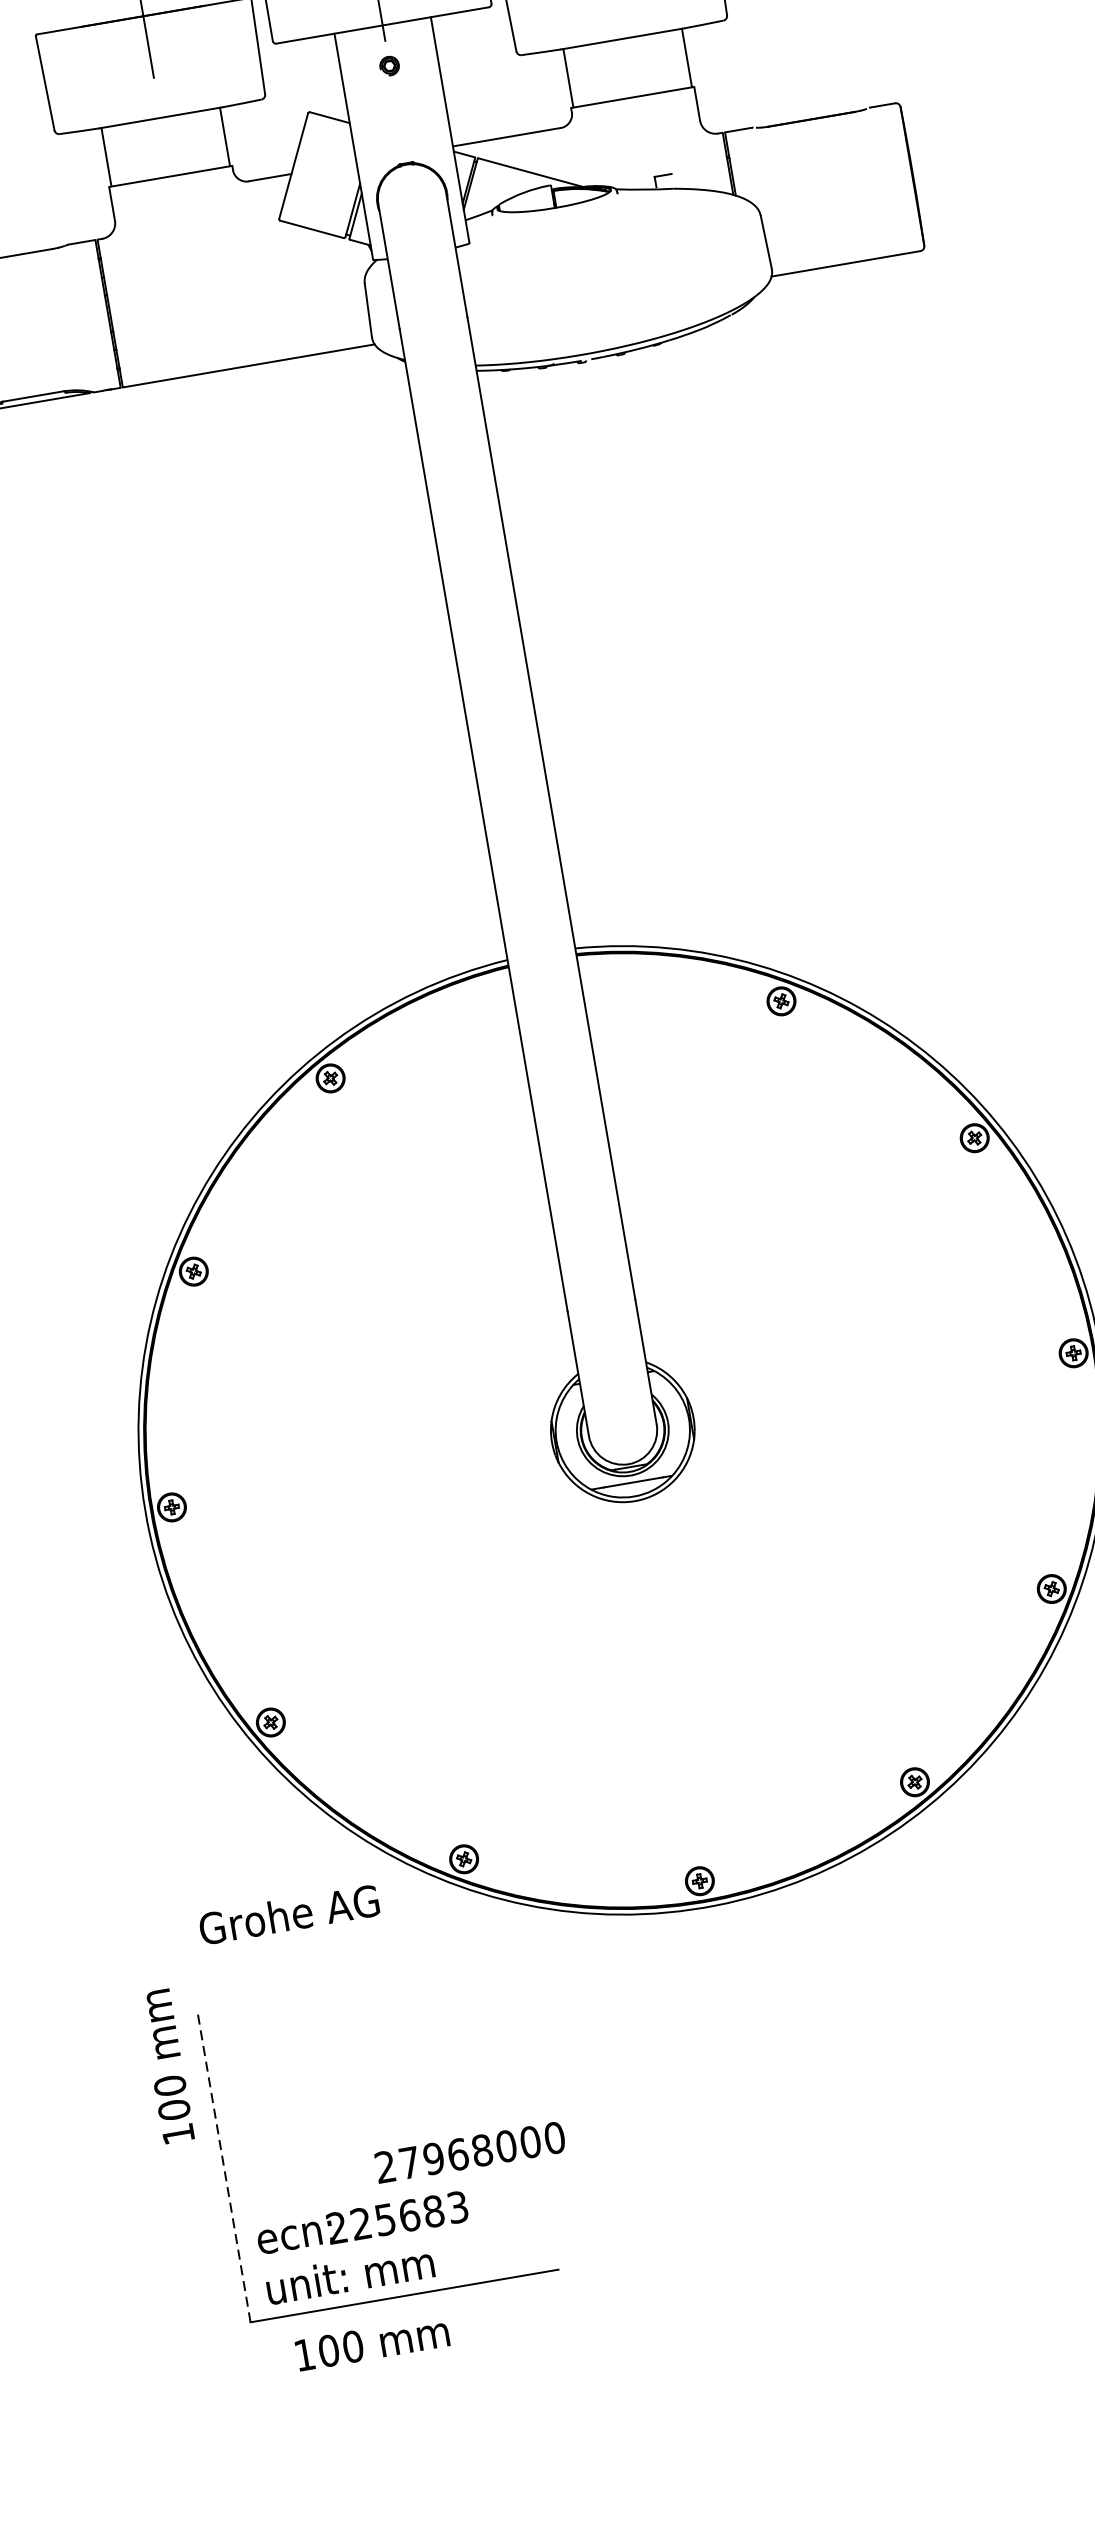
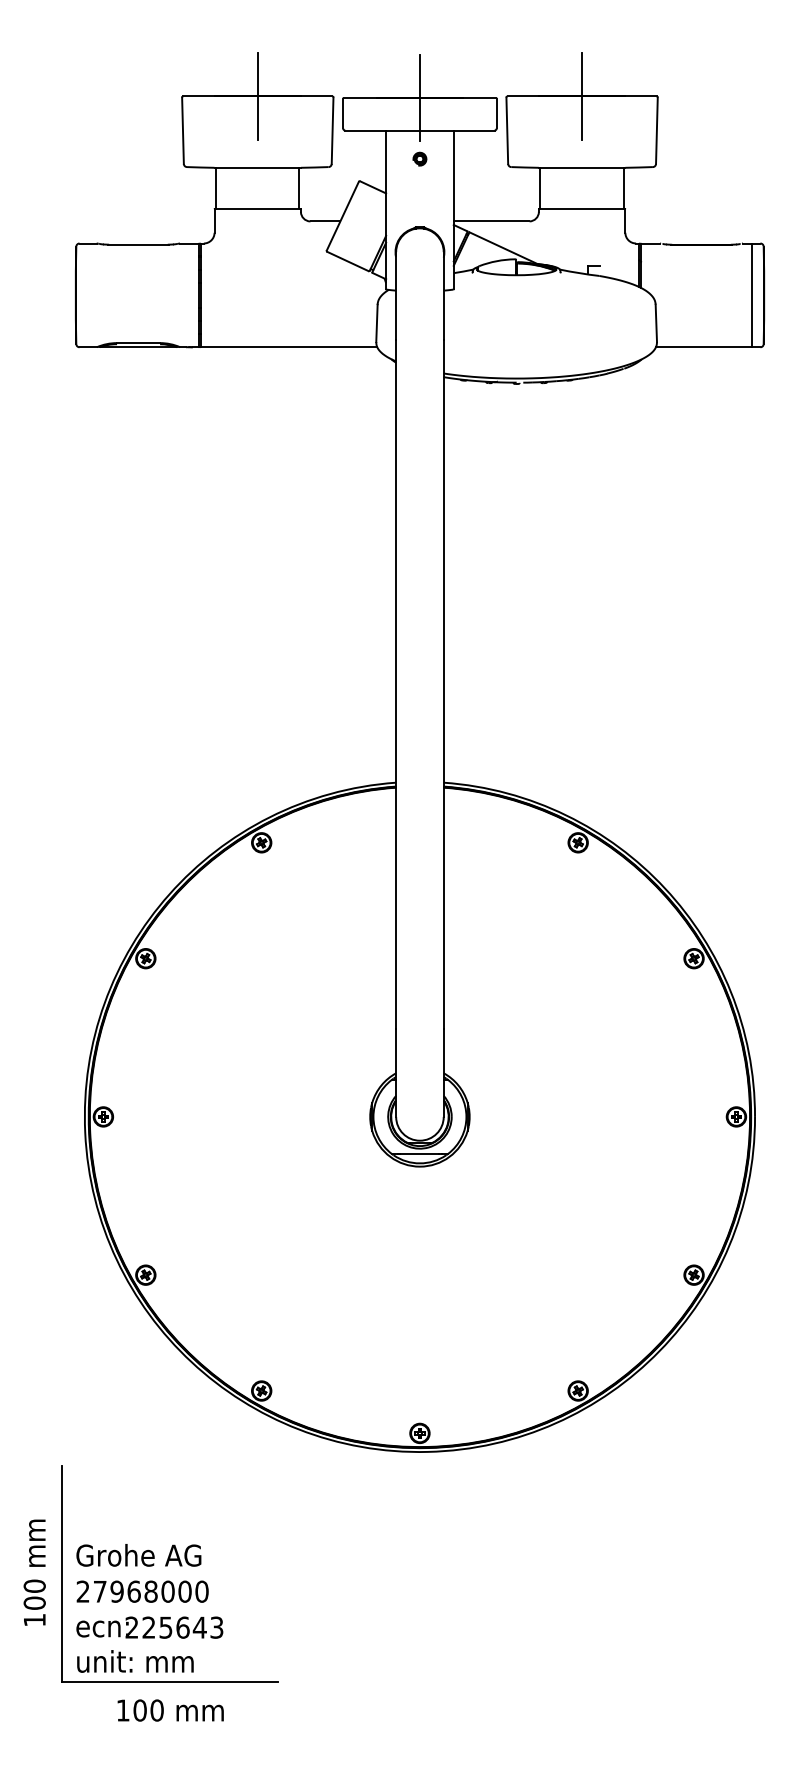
line: (895, 179) -> (751, 295), added
text: (288, 1914) -> (138, 1555), moved
text: (166, 2066) -> (34, 1572), moved
text: (469, 2152) -> (142, 1591), moved
line: (224, 2167) -> (62, 1573), dashed -> solid
text: (433, 2211) -> (199, 1627), 225683 -> 225643
text: (372, 2343) -> (170, 1710), moved

